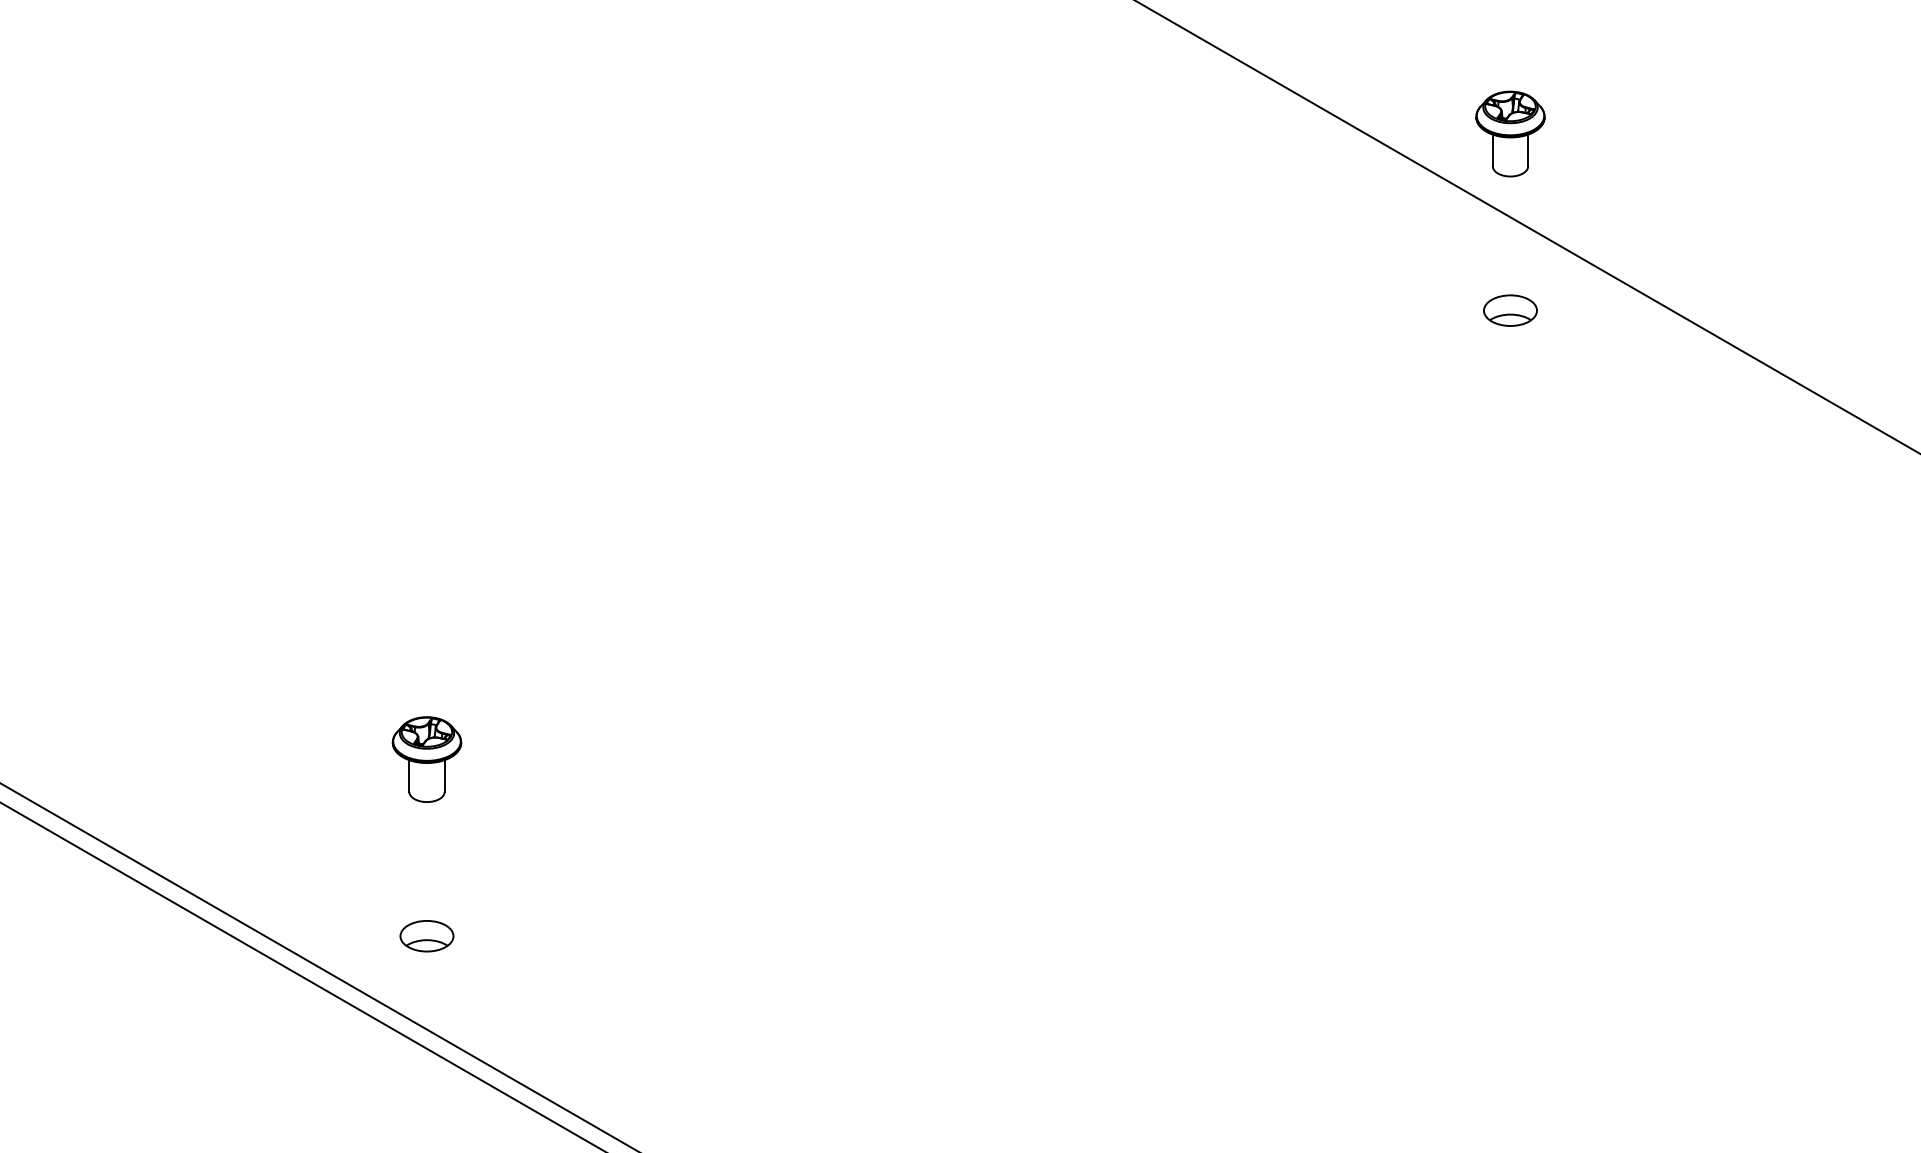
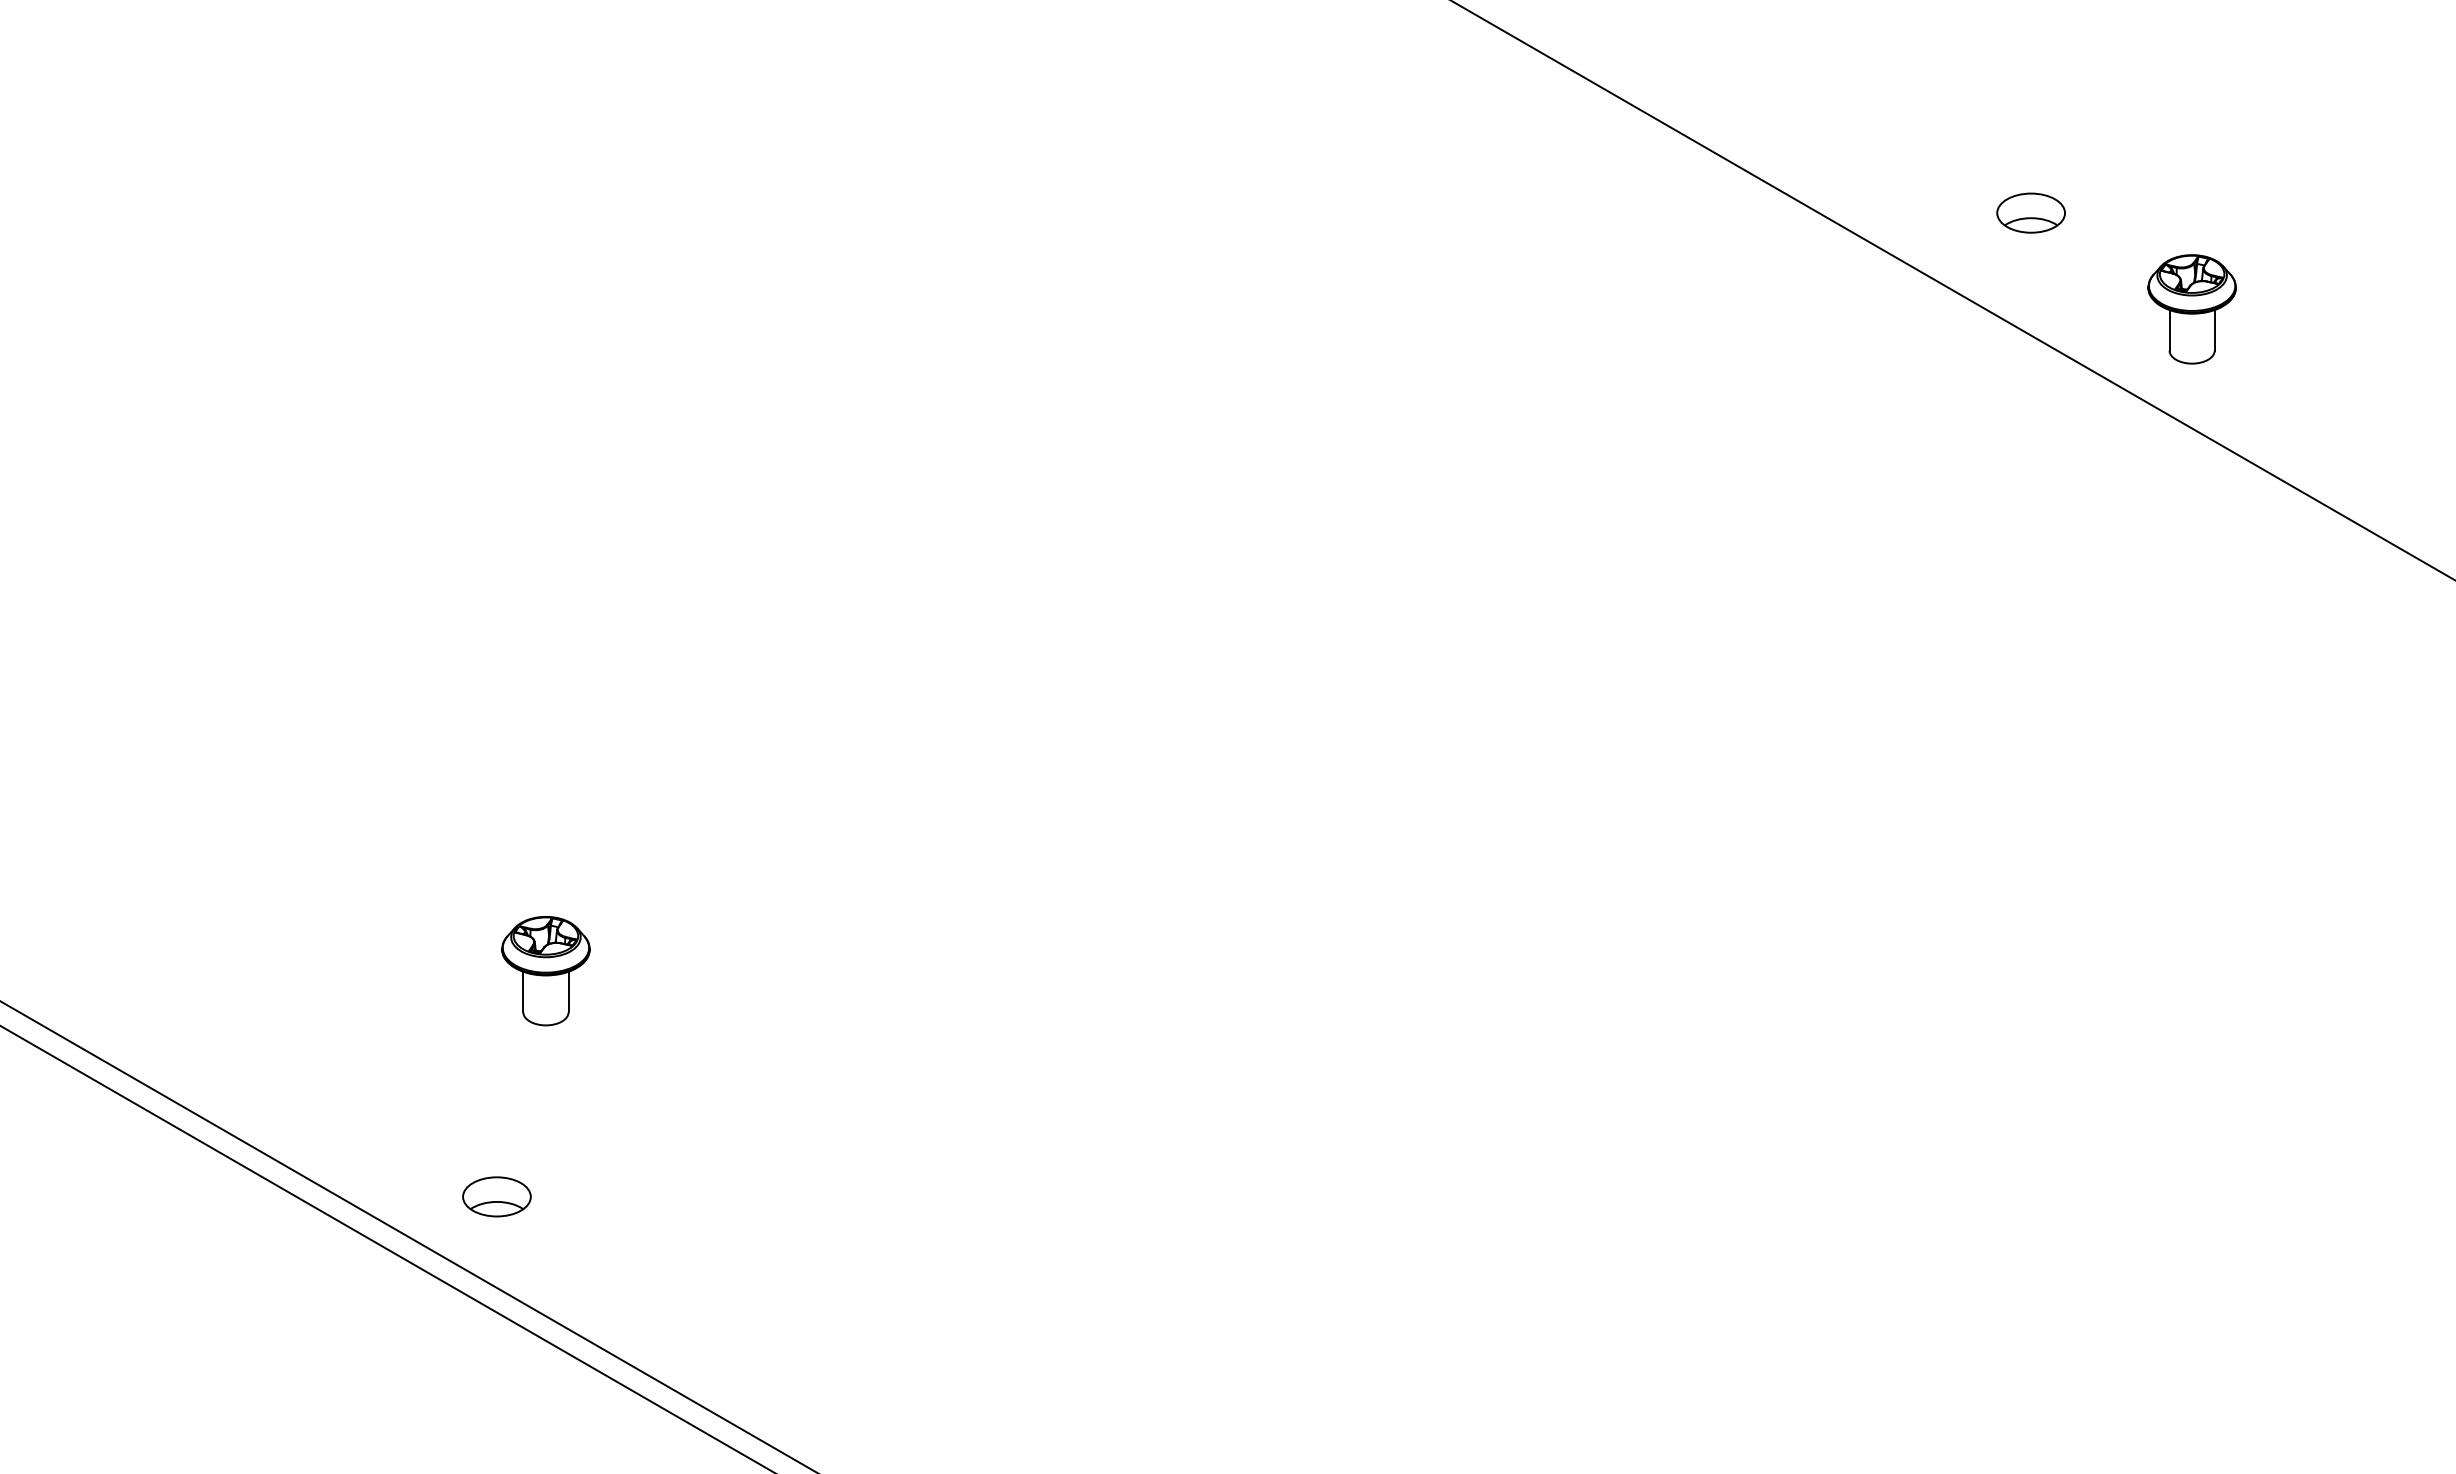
part: (1509, 134) -> (2191, 309), moved
part: (1509, 310) -> (2030, 212), moved
part: (426, 935) -> (496, 1196), moved

